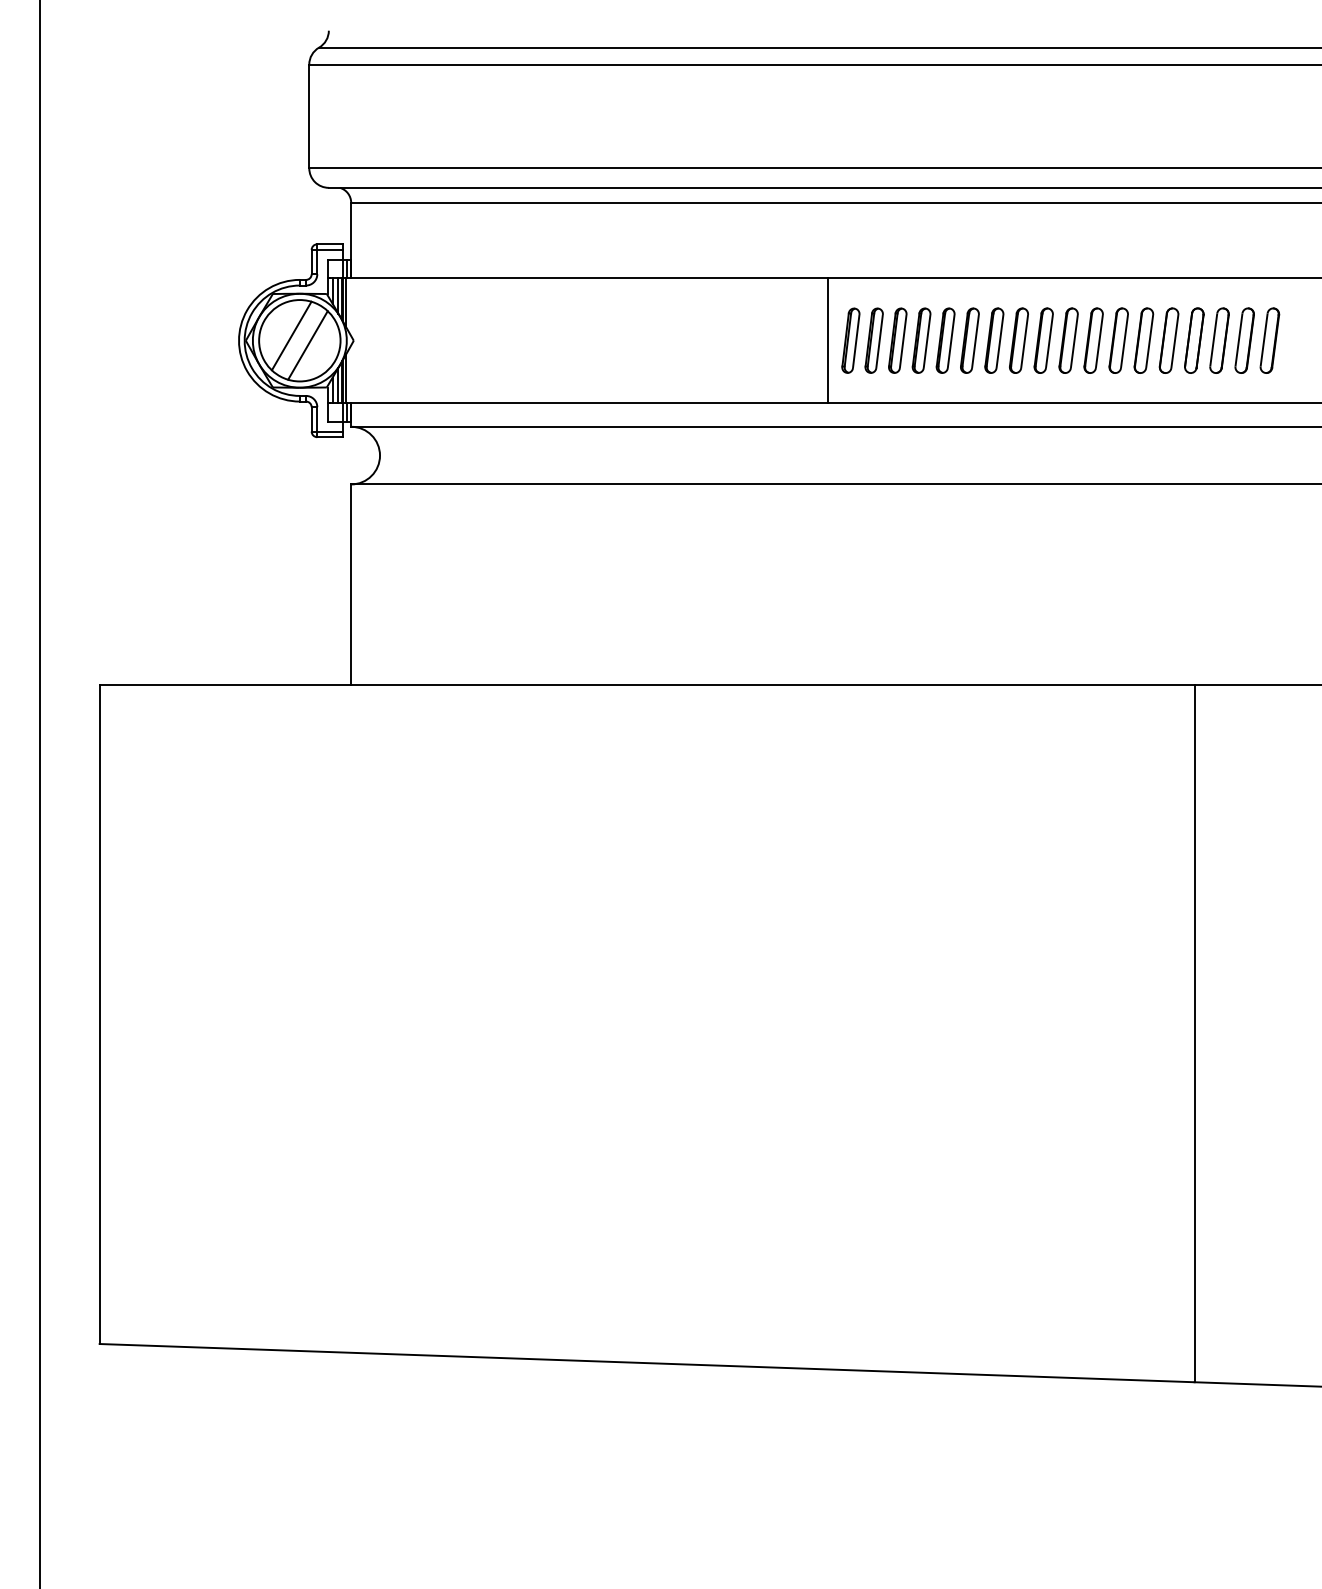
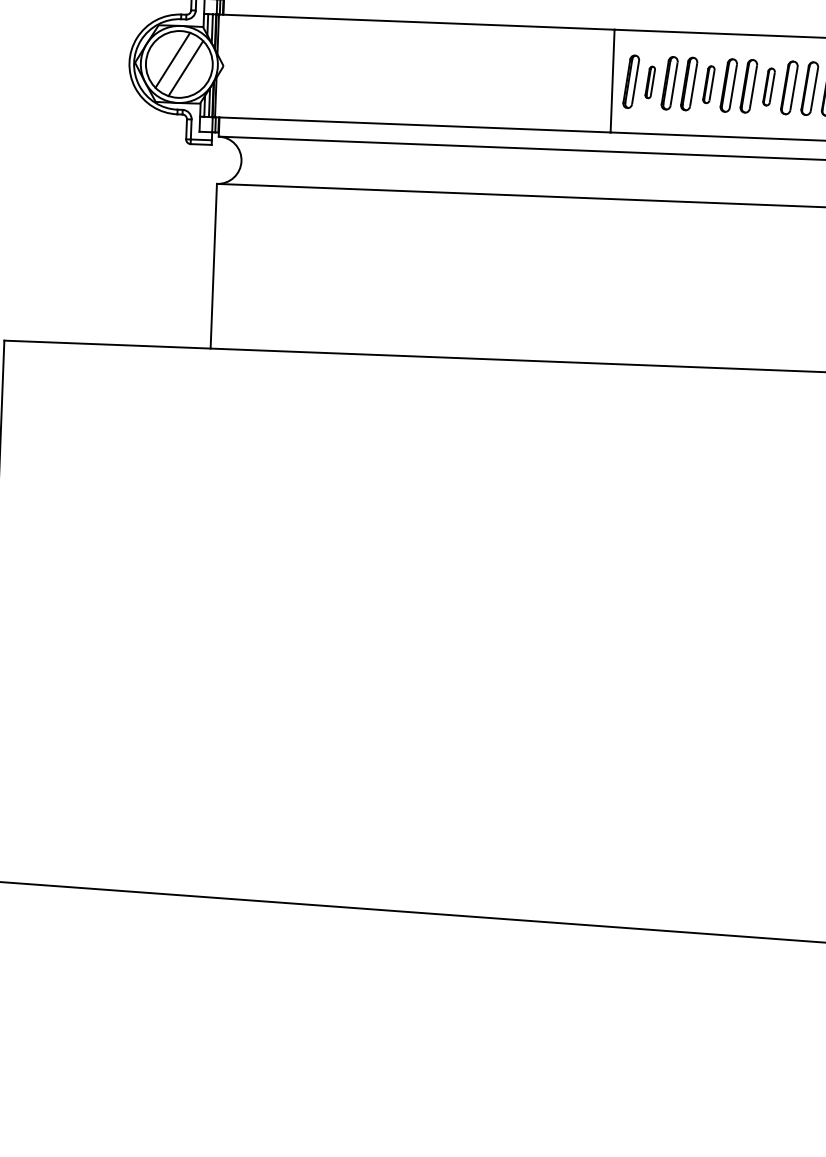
part: (873, 340) -> (649, 82), size x0.6
part: (945, 340) -> (708, 84), size x0.7
part: (1018, 340) -> (768, 86), size x0.7

